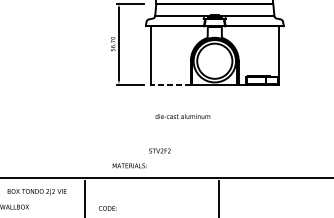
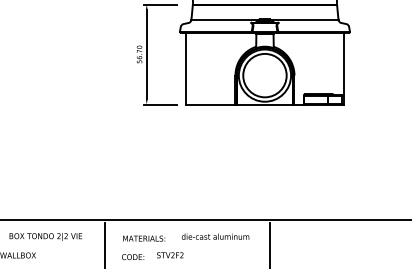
line: (170, 84) -> (210, 104), dashed -> solid
text: (182, 116) -> (215, 236), moved
text: (160, 151) -> (170, 255), moved
text: (130, 165) -> (144, 238), moved

